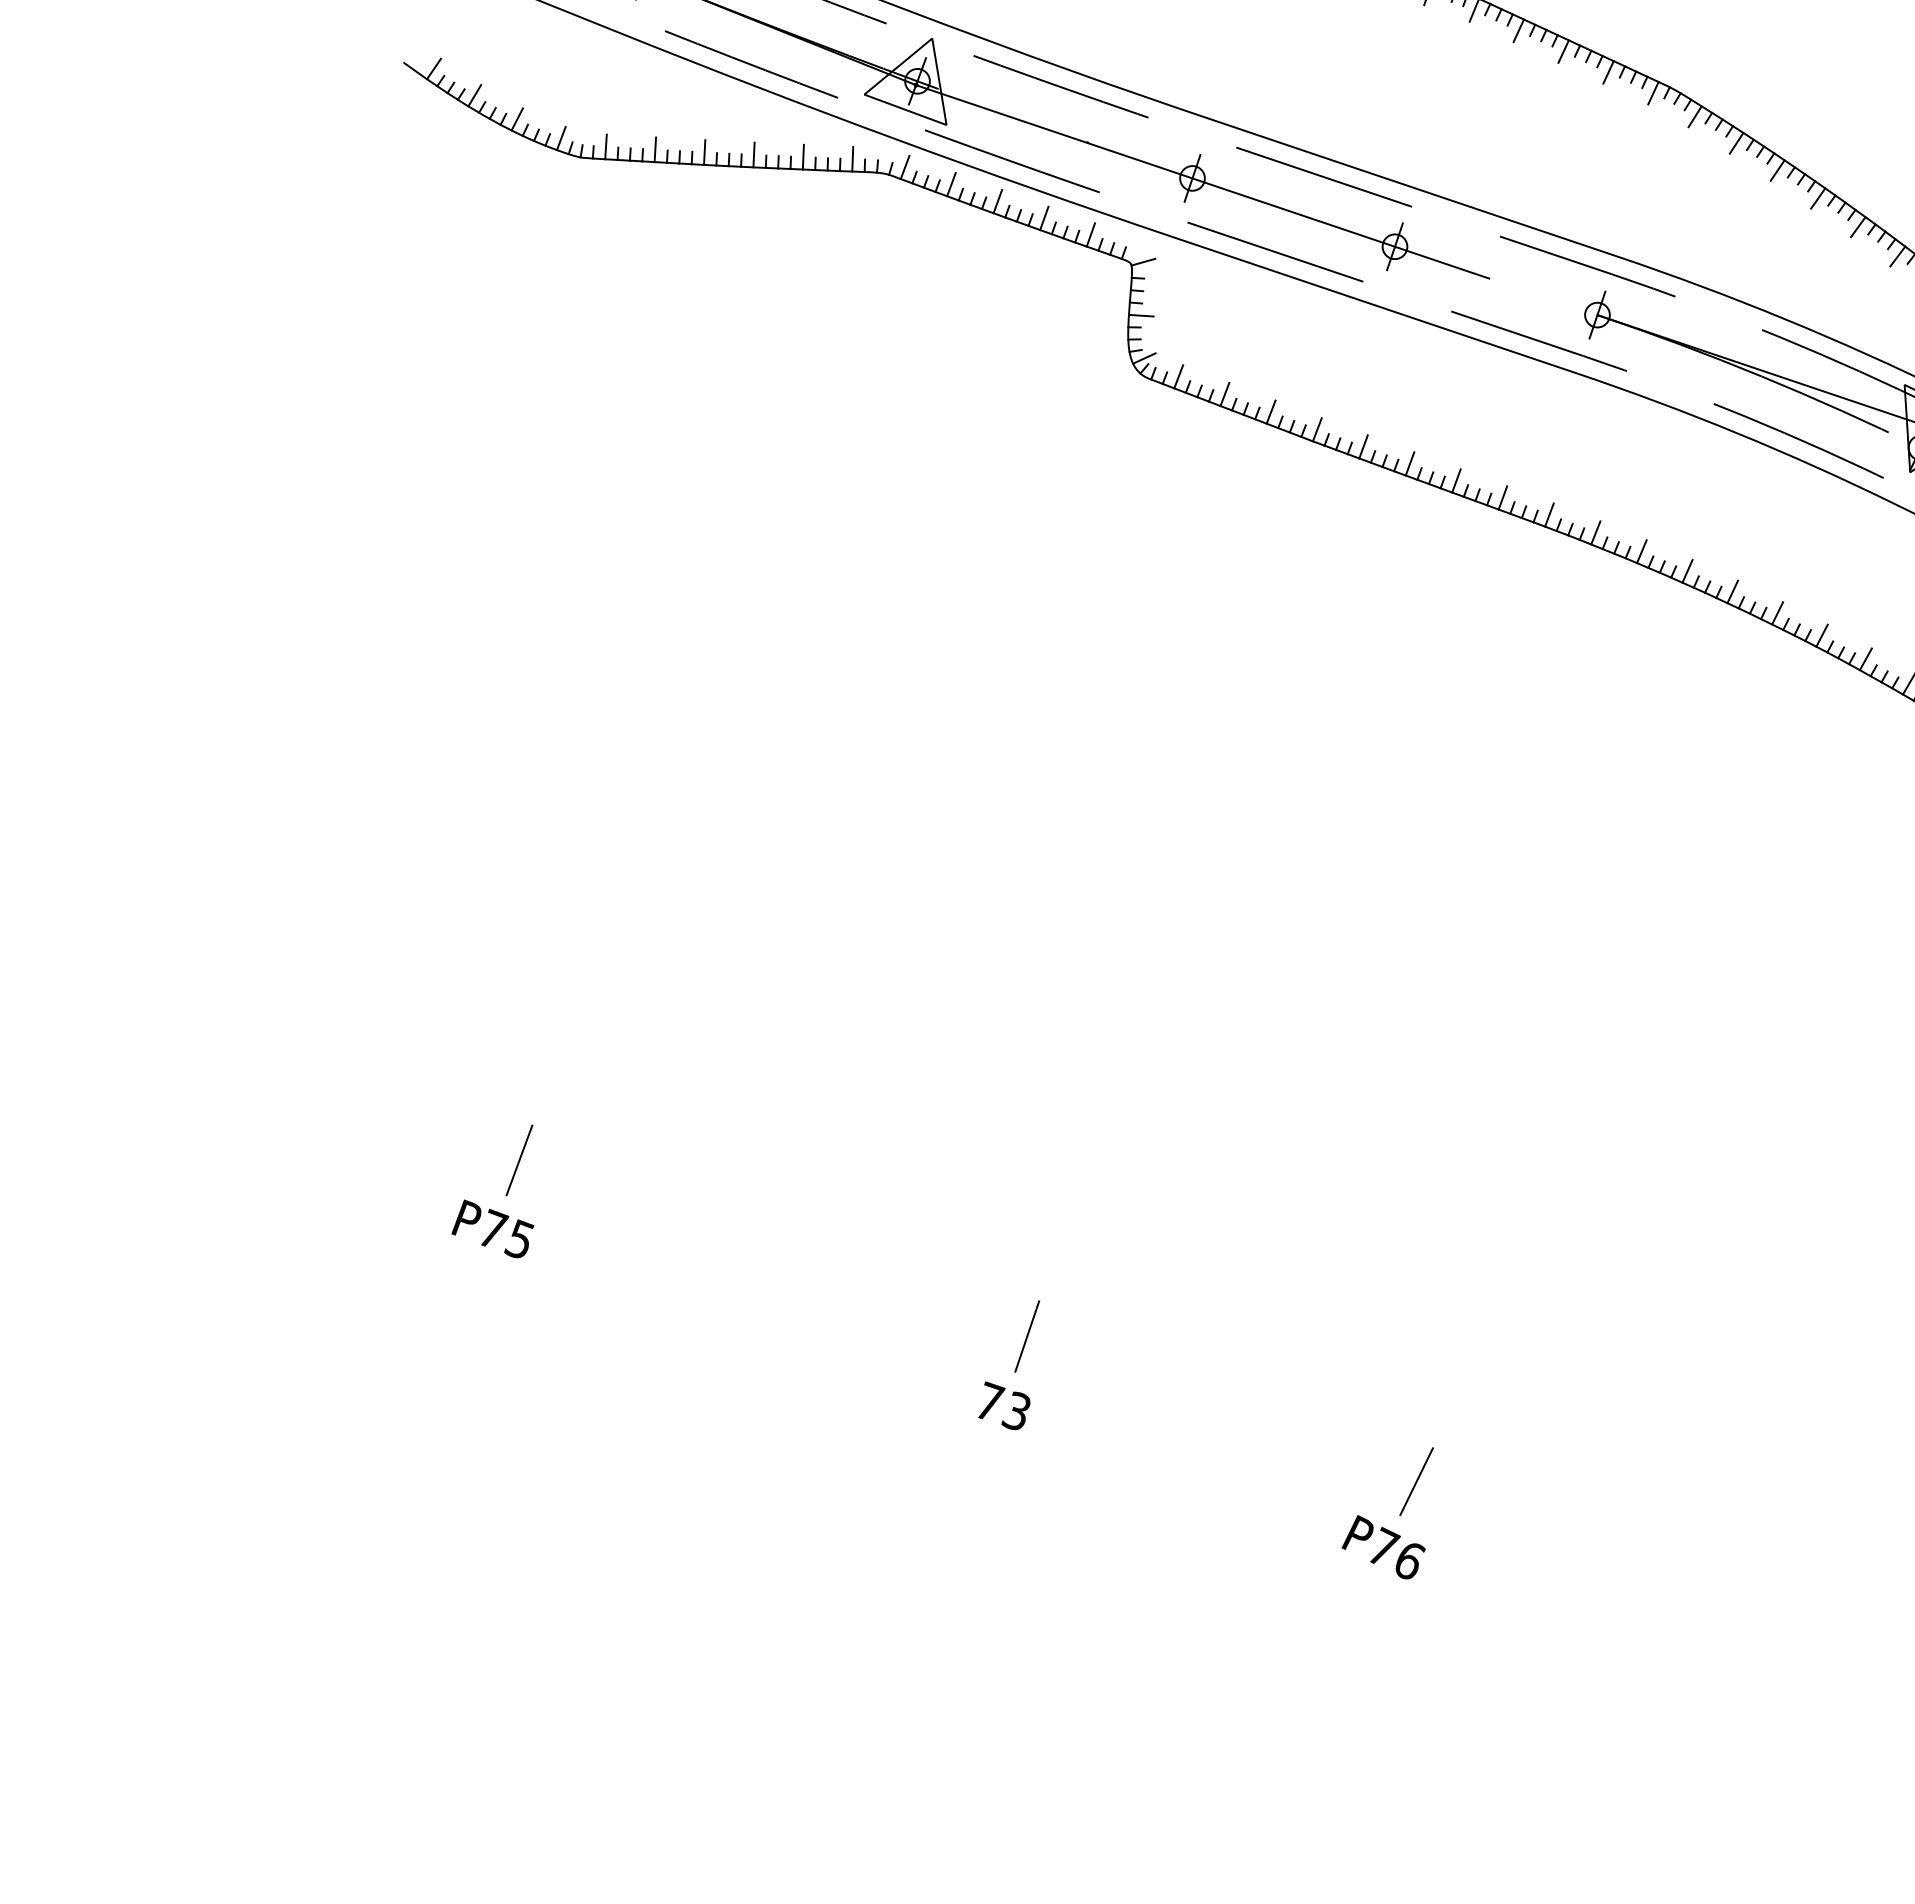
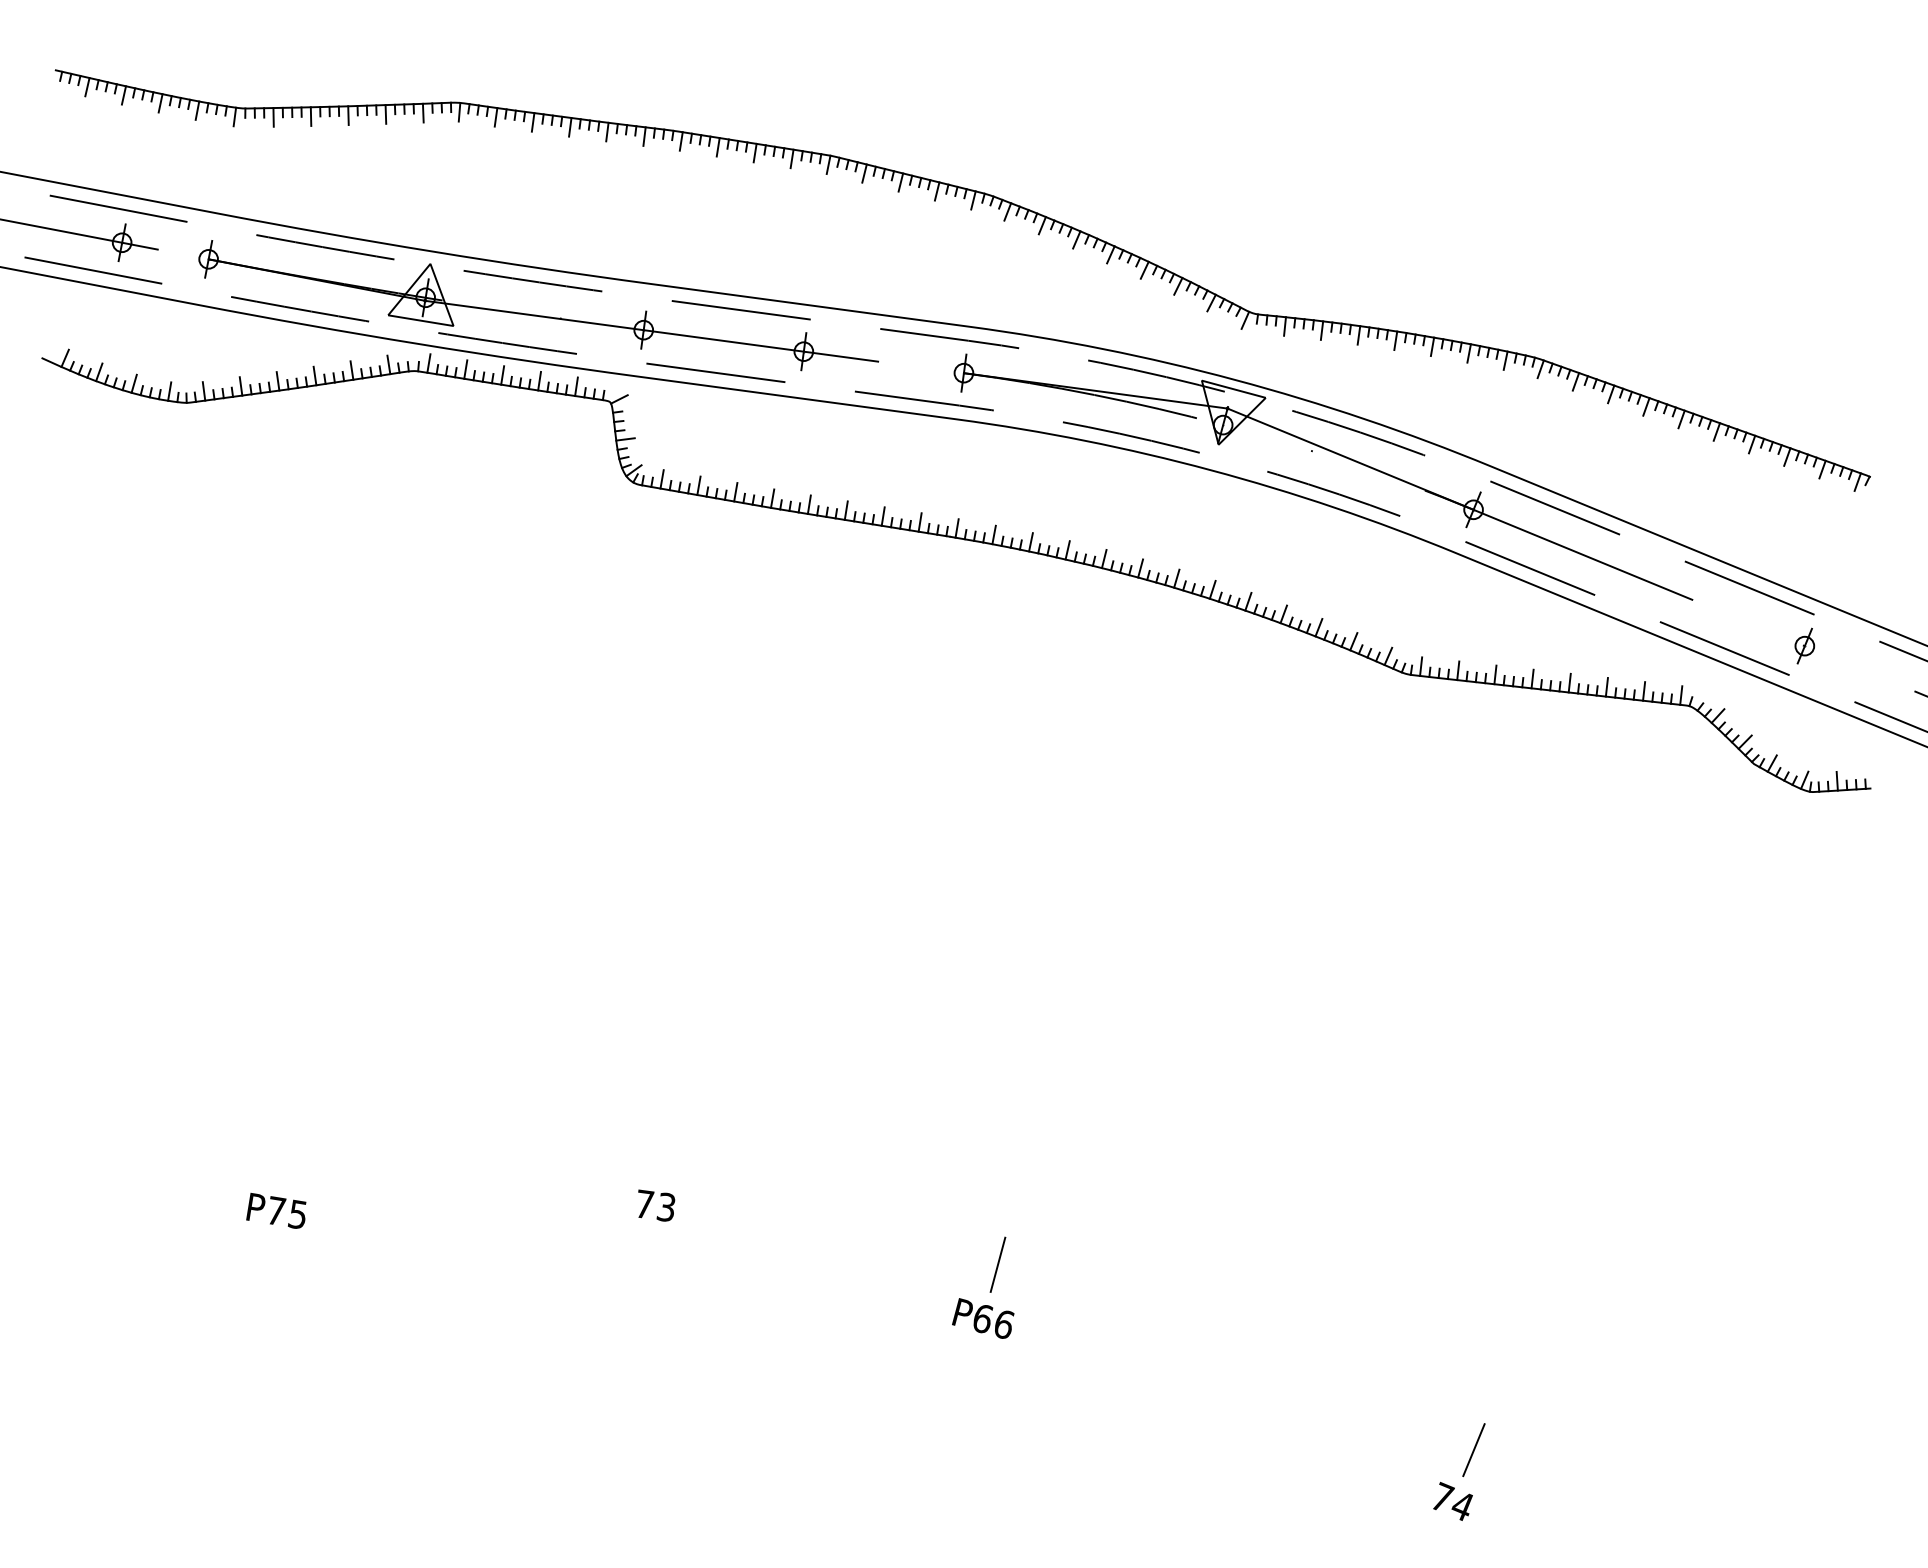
line: (518, 1159) -> (285, 1155), removed
line: (1026, 1336) -> (687, 1213), removed
text: (1004, 1406) -> (656, 1205), moved
text: (1384, 1547) -> (983, 1318), P76 -> P66

